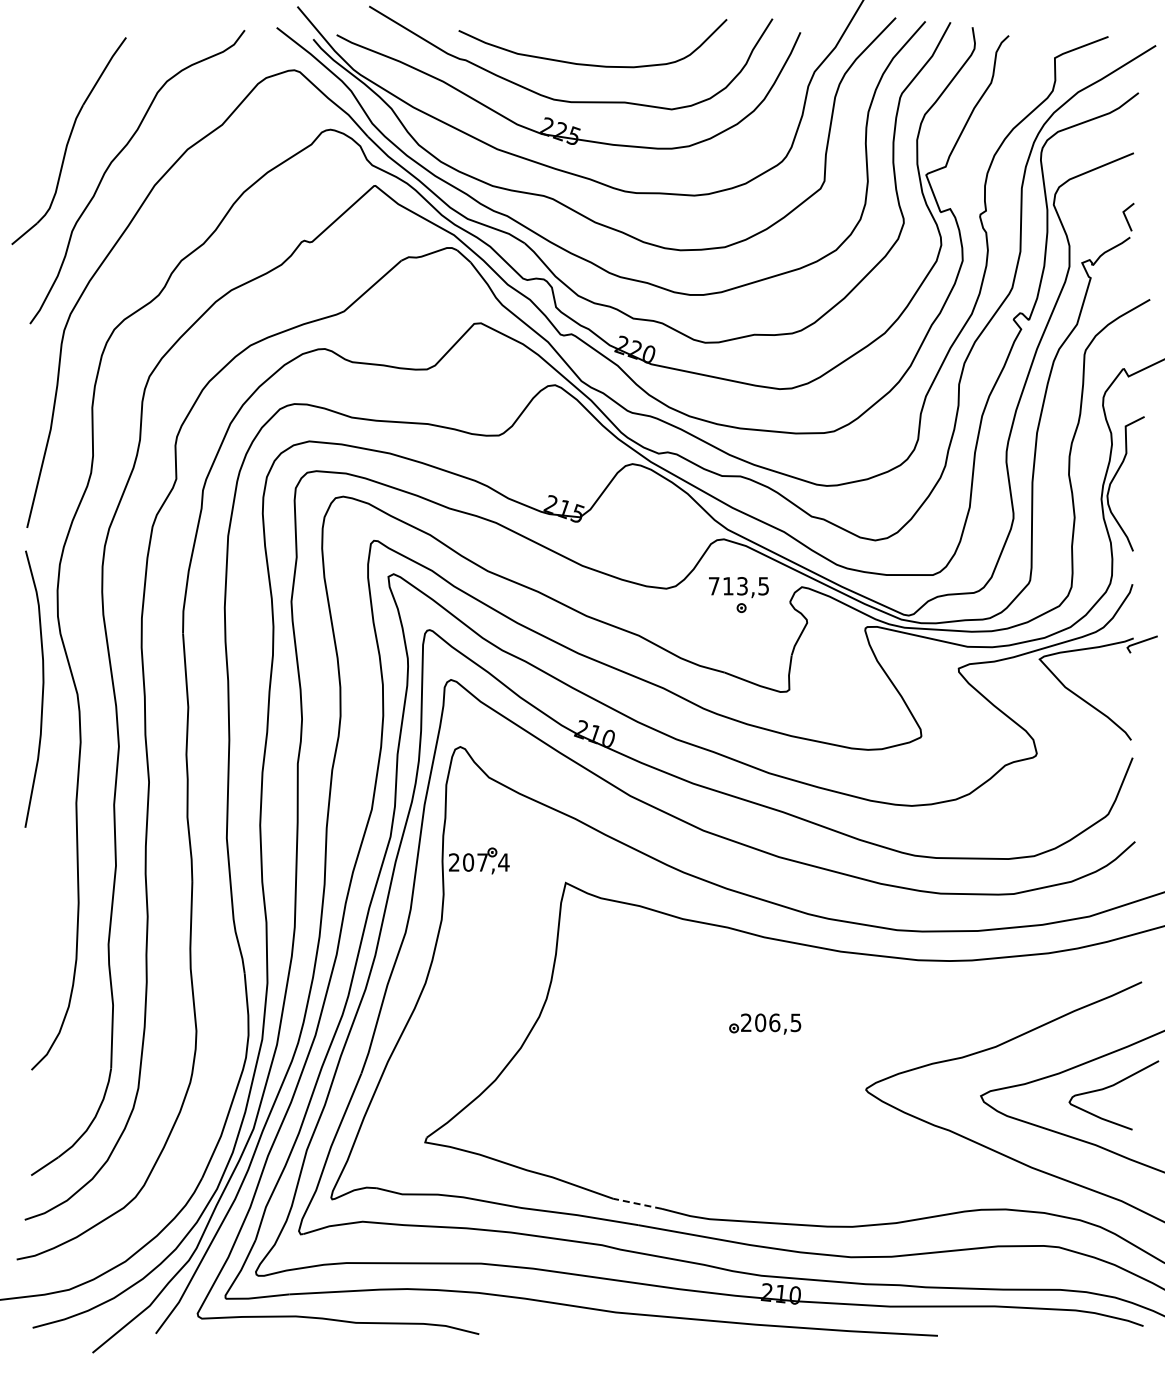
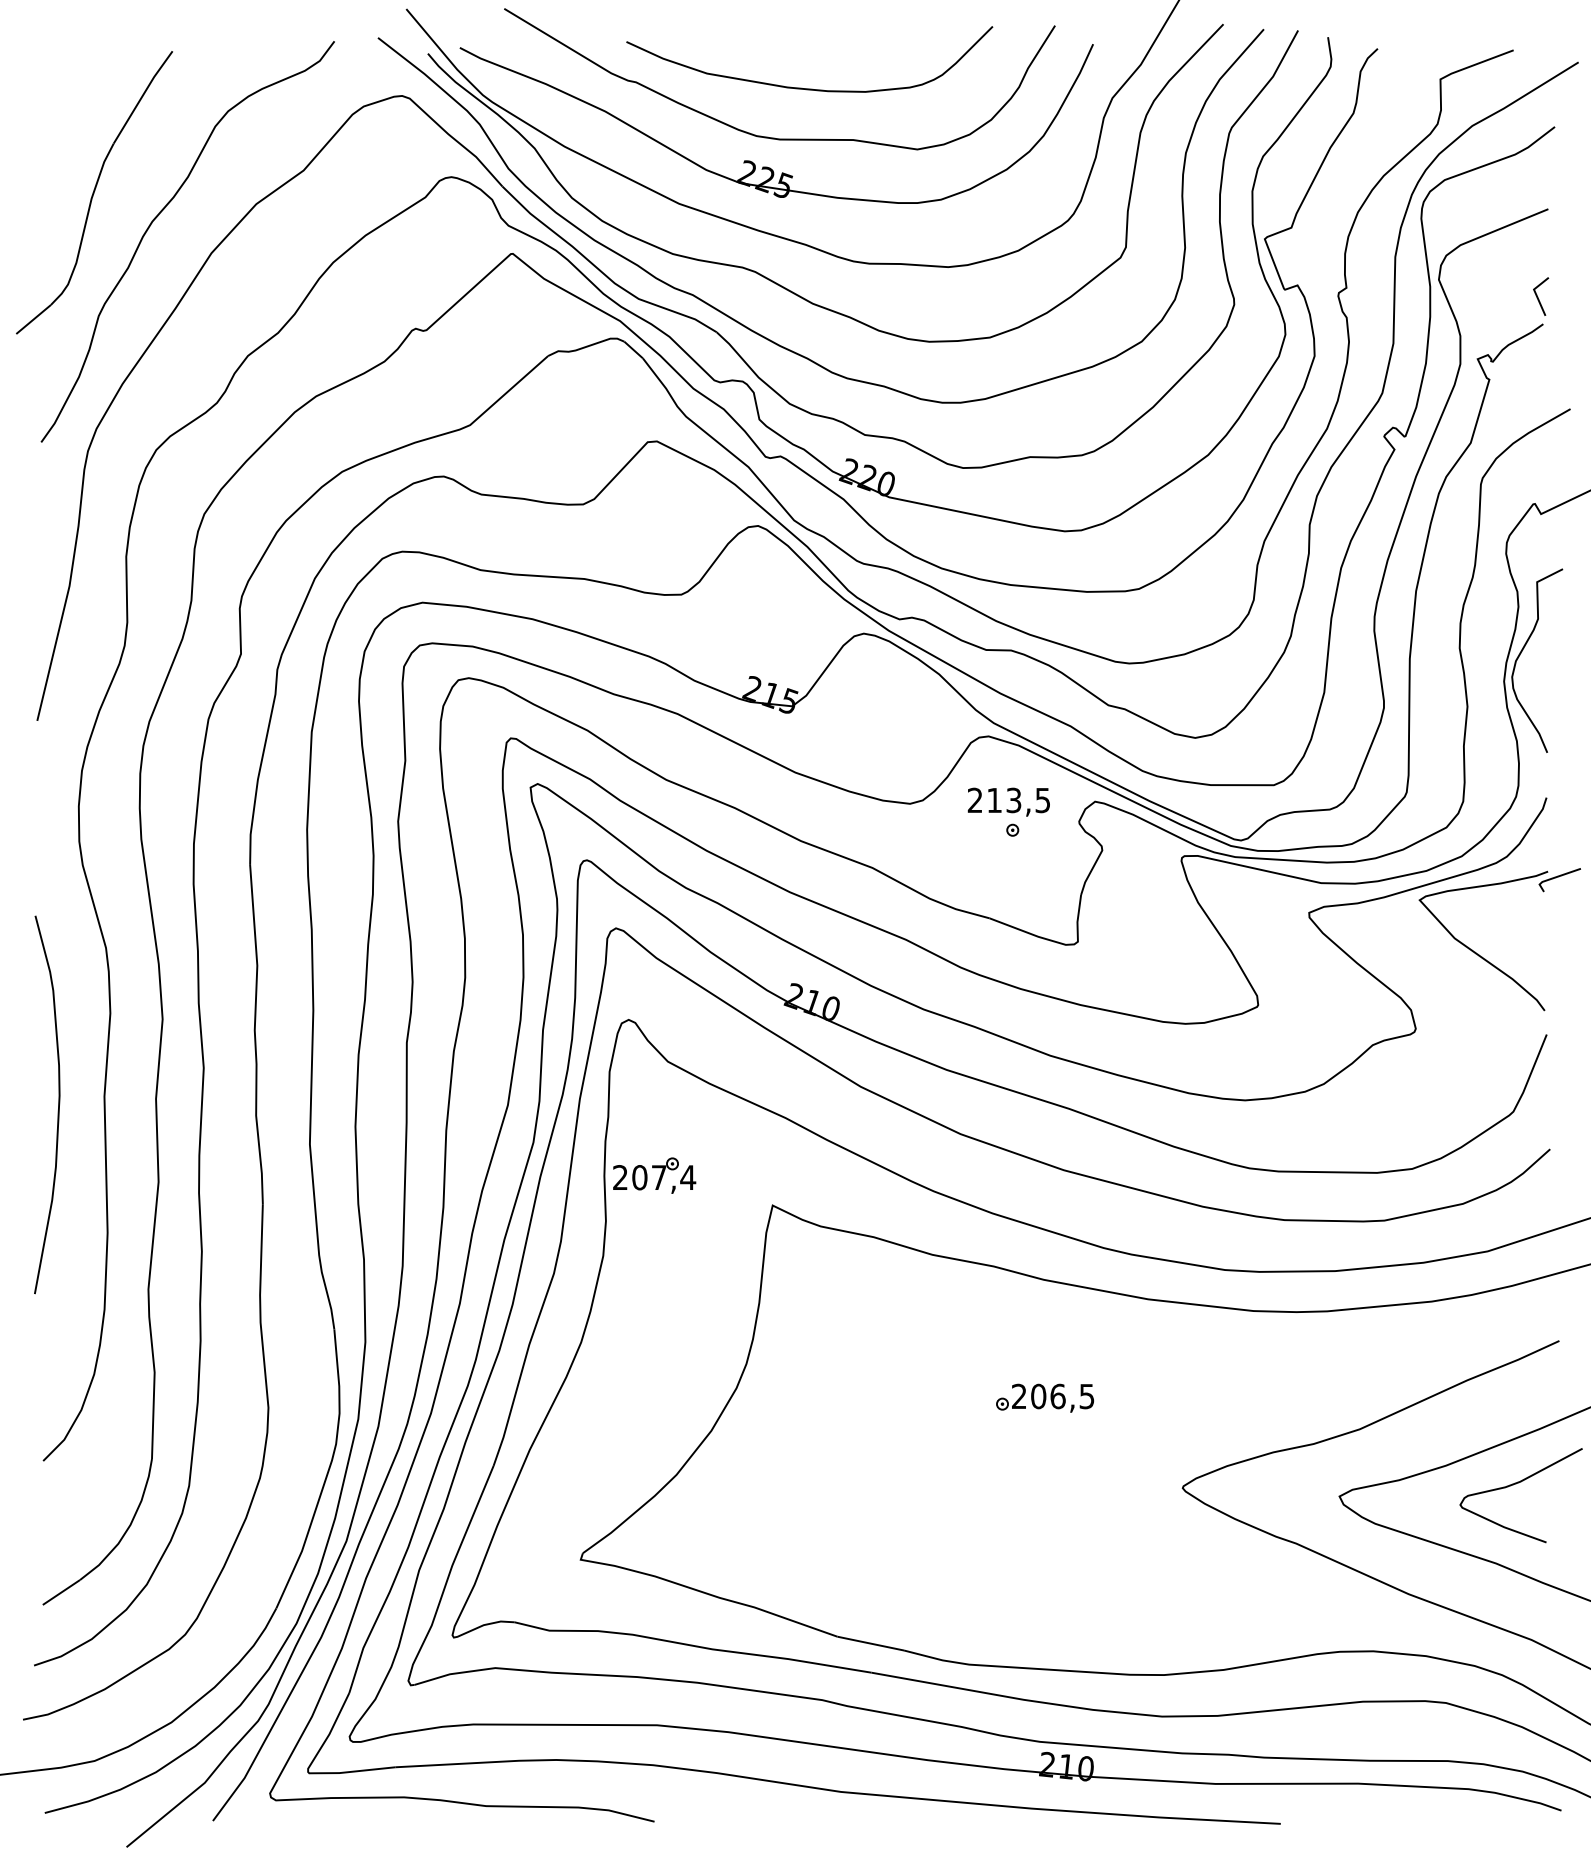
text: (713, 586) -> (974, 800), 713,5 -> 213,5
curve: (42, 688) -> (58, 1103), moved
line: (637, 1203) -> (870, 1643), dashed -> solid

